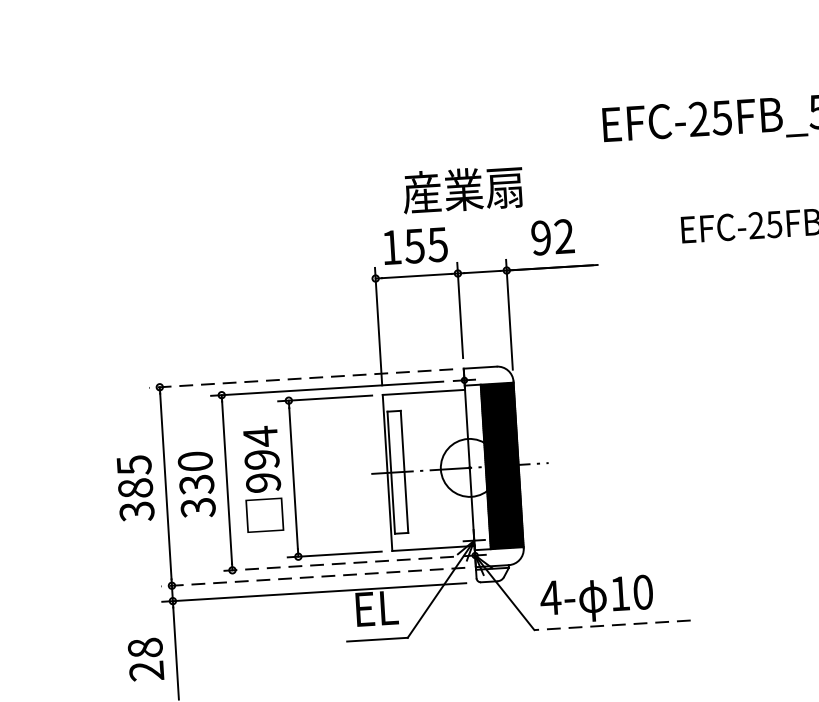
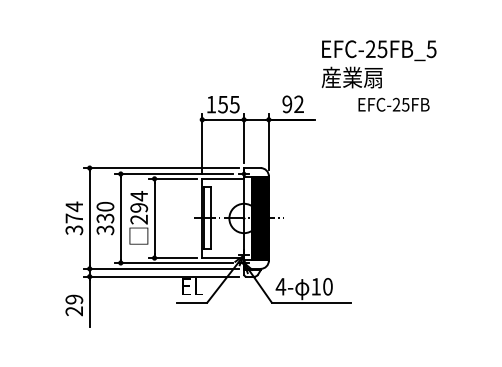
text: (461, 189) -> (351, 77), moved
line: (301, 379) -> (161, 168), dashed -> solid
text: (135, 476) -> (74, 212), 385 -> 374
text: (263, 482) -> (139, 219), 994 -> 294
line: (338, 562) -> (174, 262), dashed -> solid
line: (313, 576) -> (161, 268), dashed -> solid
line: (612, 625) -> (311, 302), dashed -> solid
text: (145, 647) -> (74, 299), 28 -> 29

